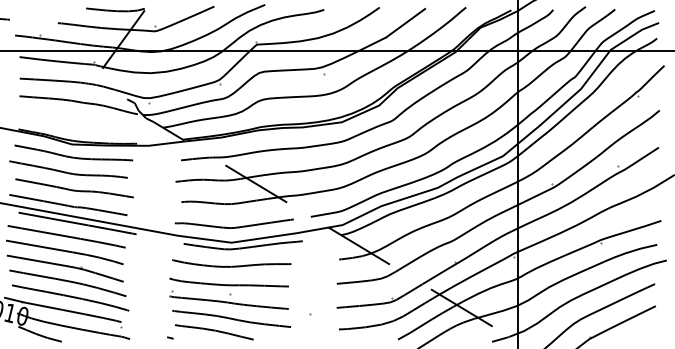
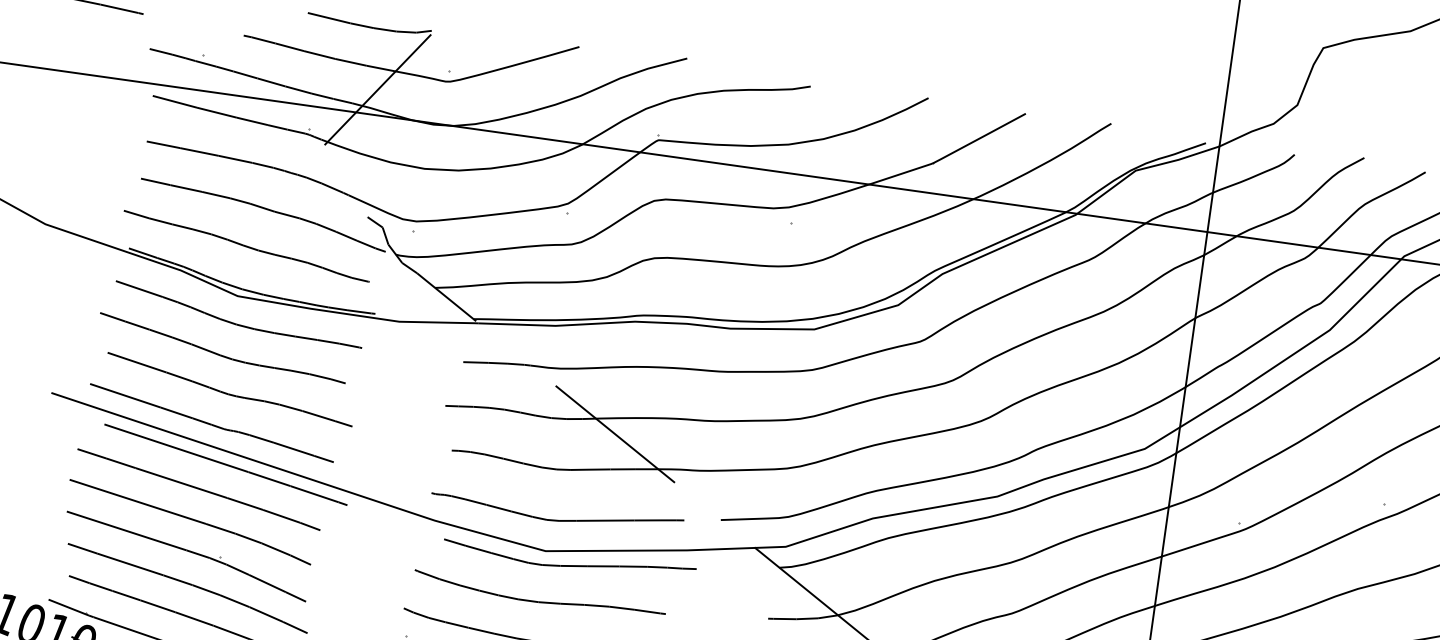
curve: (72, 120) -> (245, 245), added

